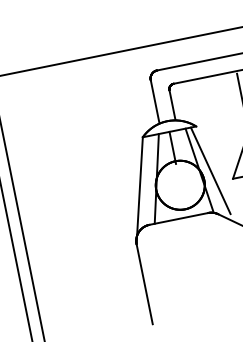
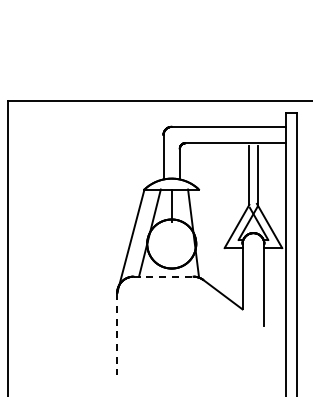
line: (210, 170) -> (204, 235), removed
line: (178, 218) -> (163, 276), solid -> dashed
line: (144, 283) -> (117, 333), solid -> dashed

